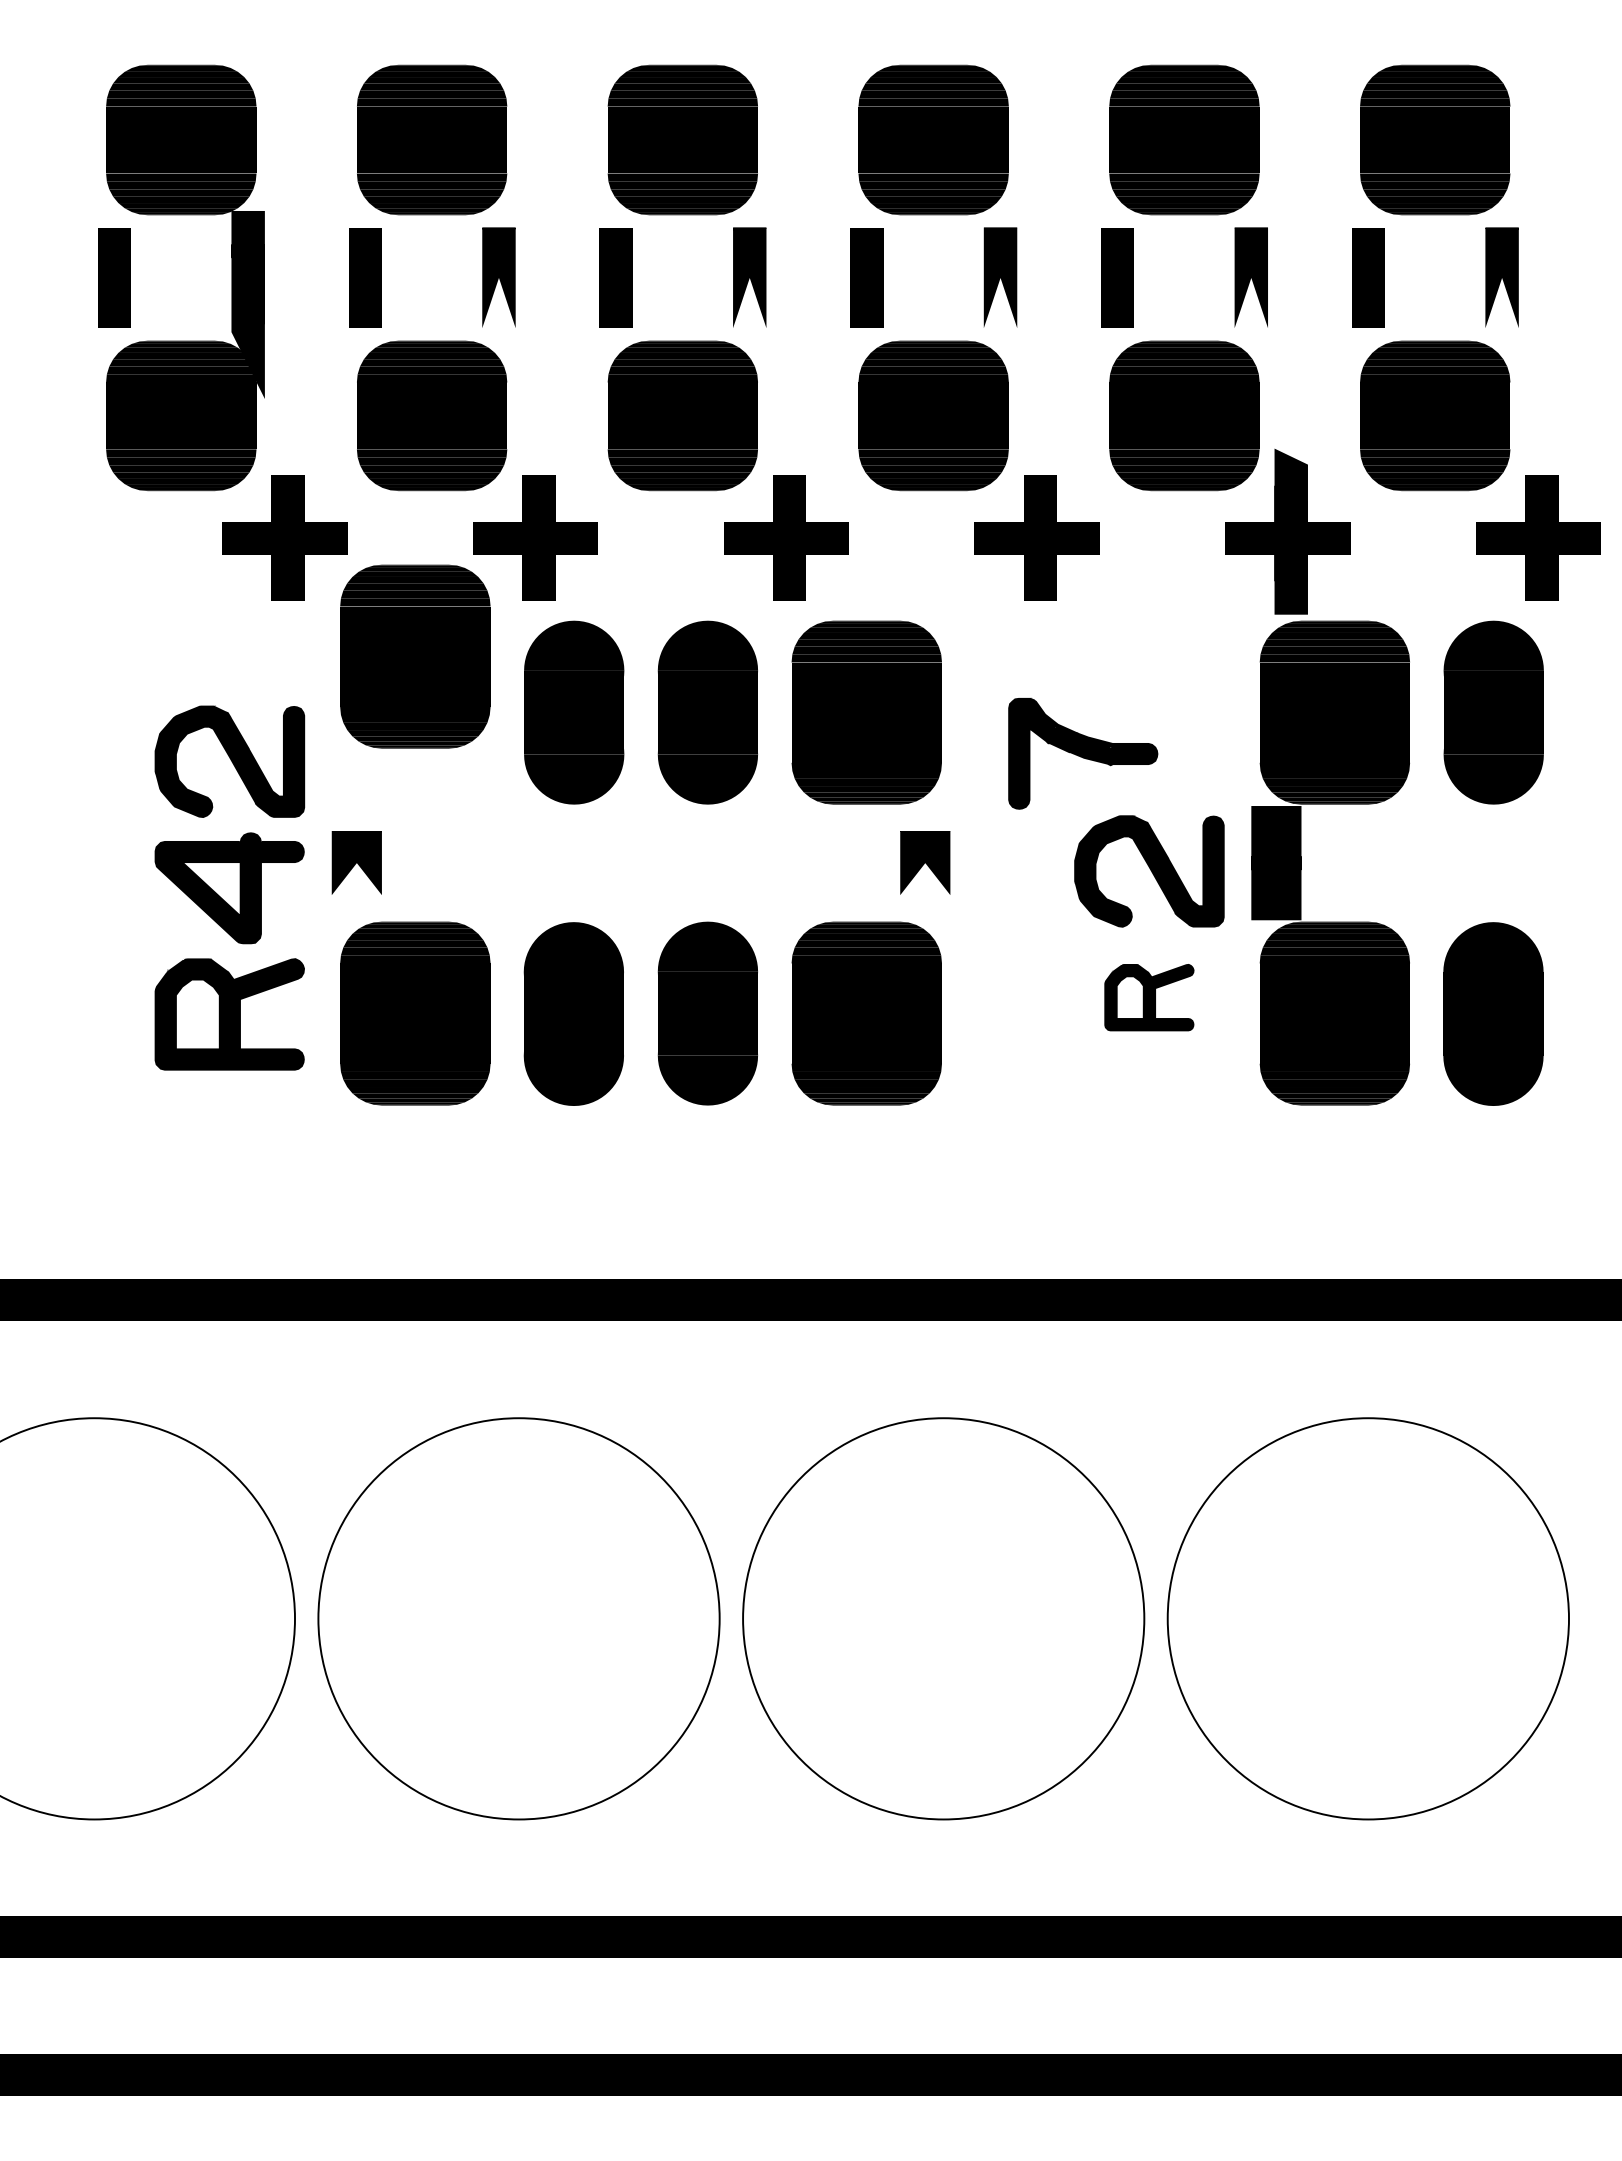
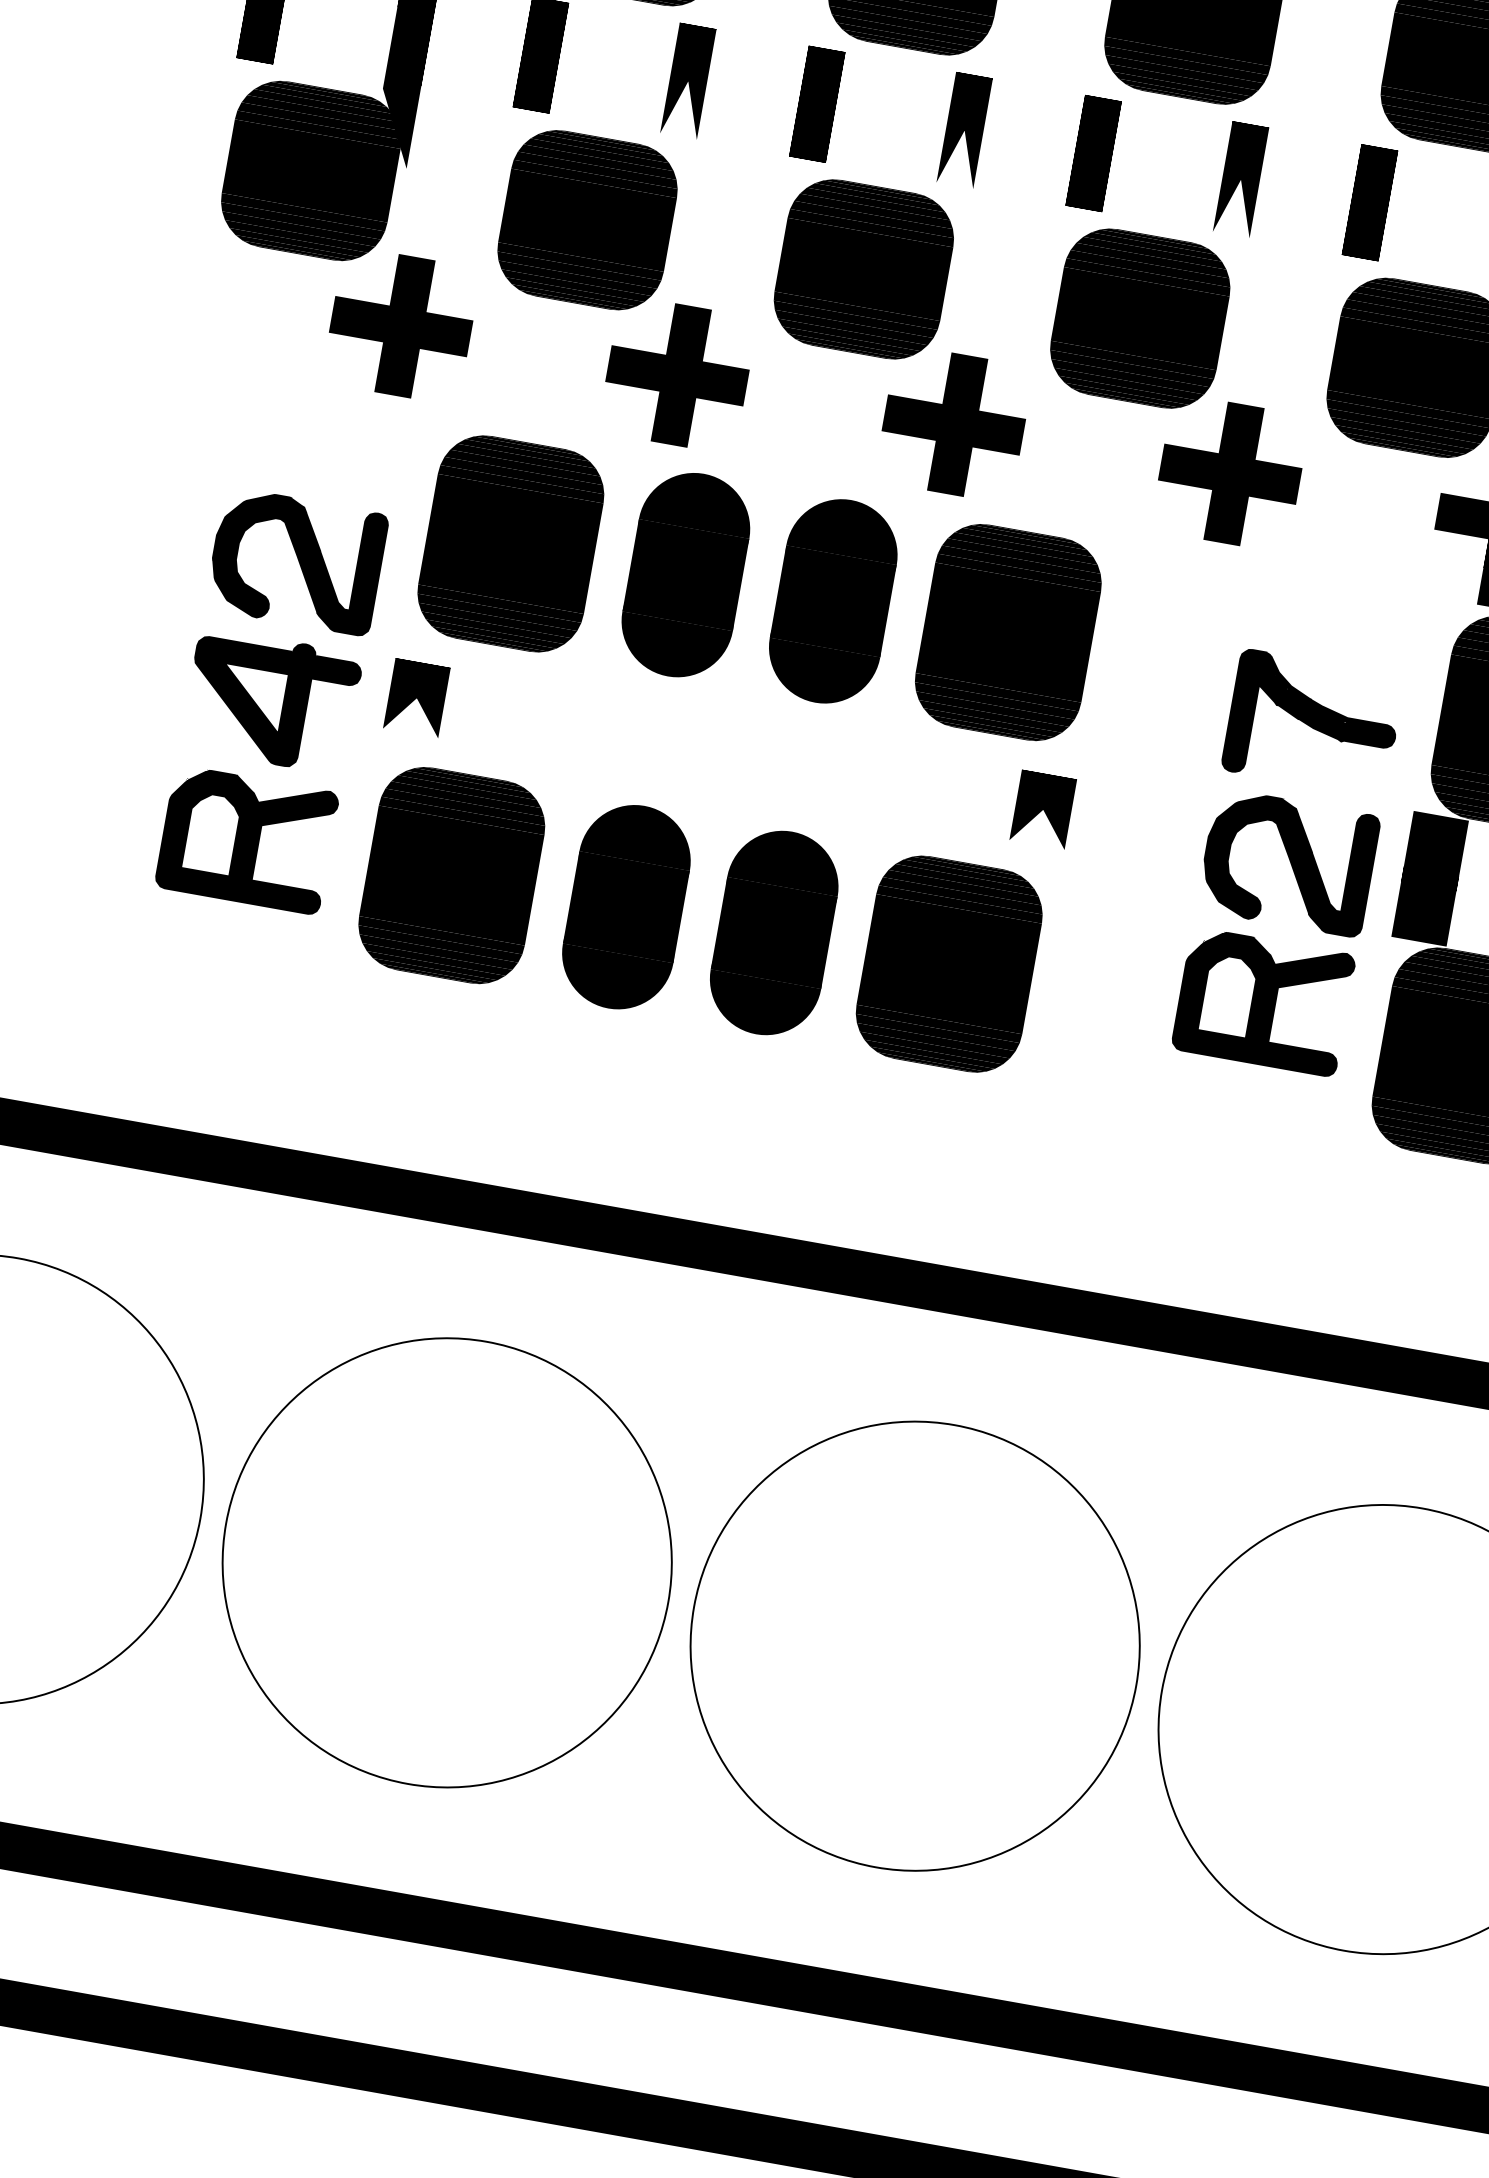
part: (415, 656) -> (511, 543), moved
part: (1083, 753) -> (1313, 723), moved
part: (1149, 997) -> (1263, 1001), size x1.67

